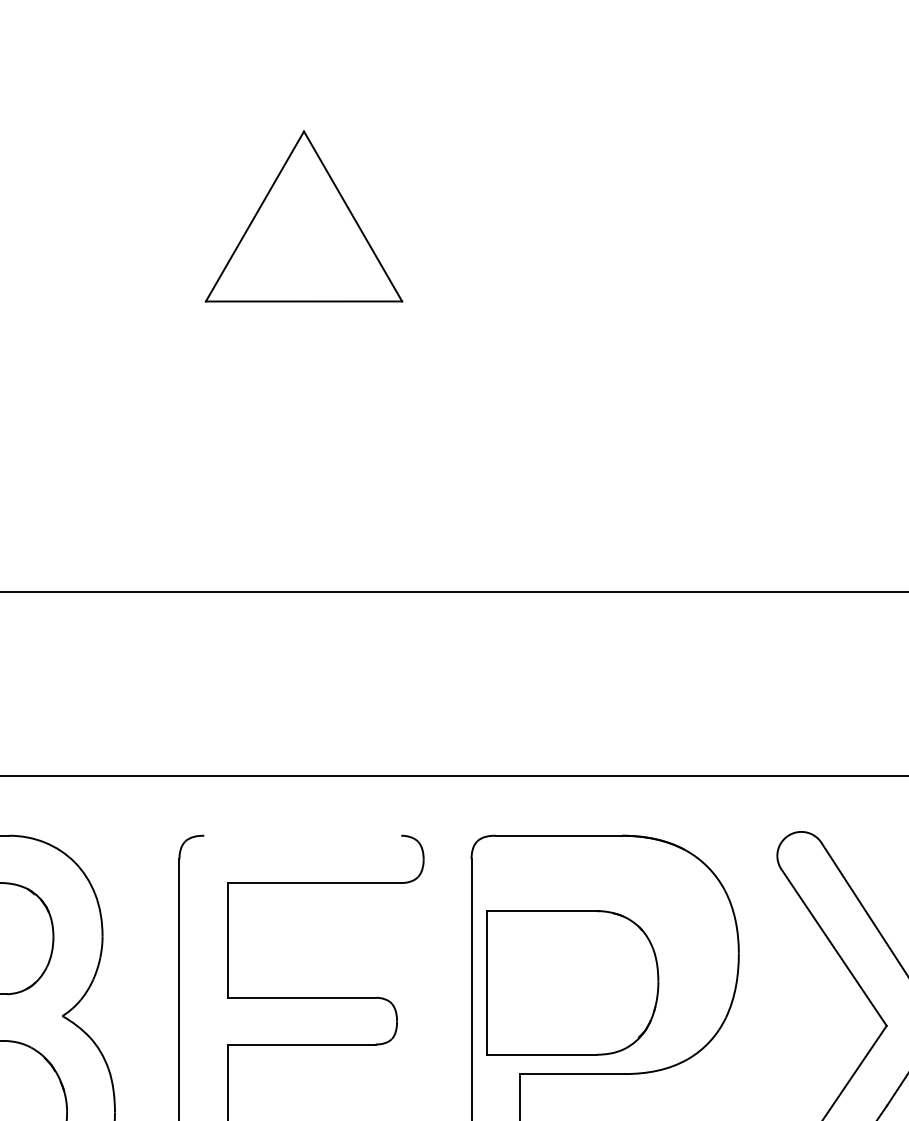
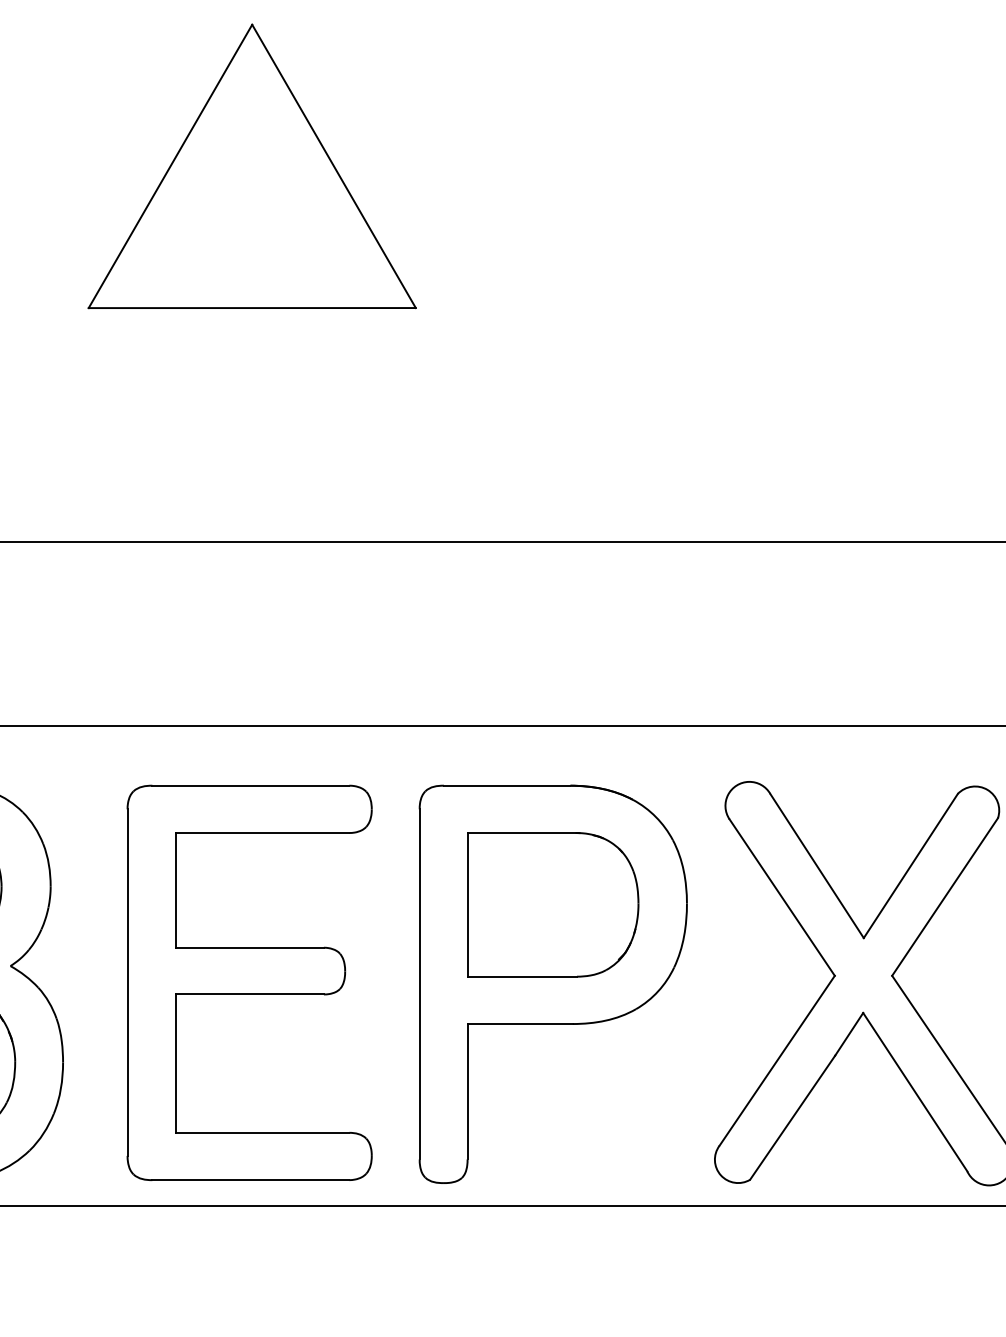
part: (303, 216) -> (251, 166), size x1.67
line: (302, 835) -> (250, 785), added
part: (573, 982) -> (553, 904), moved

